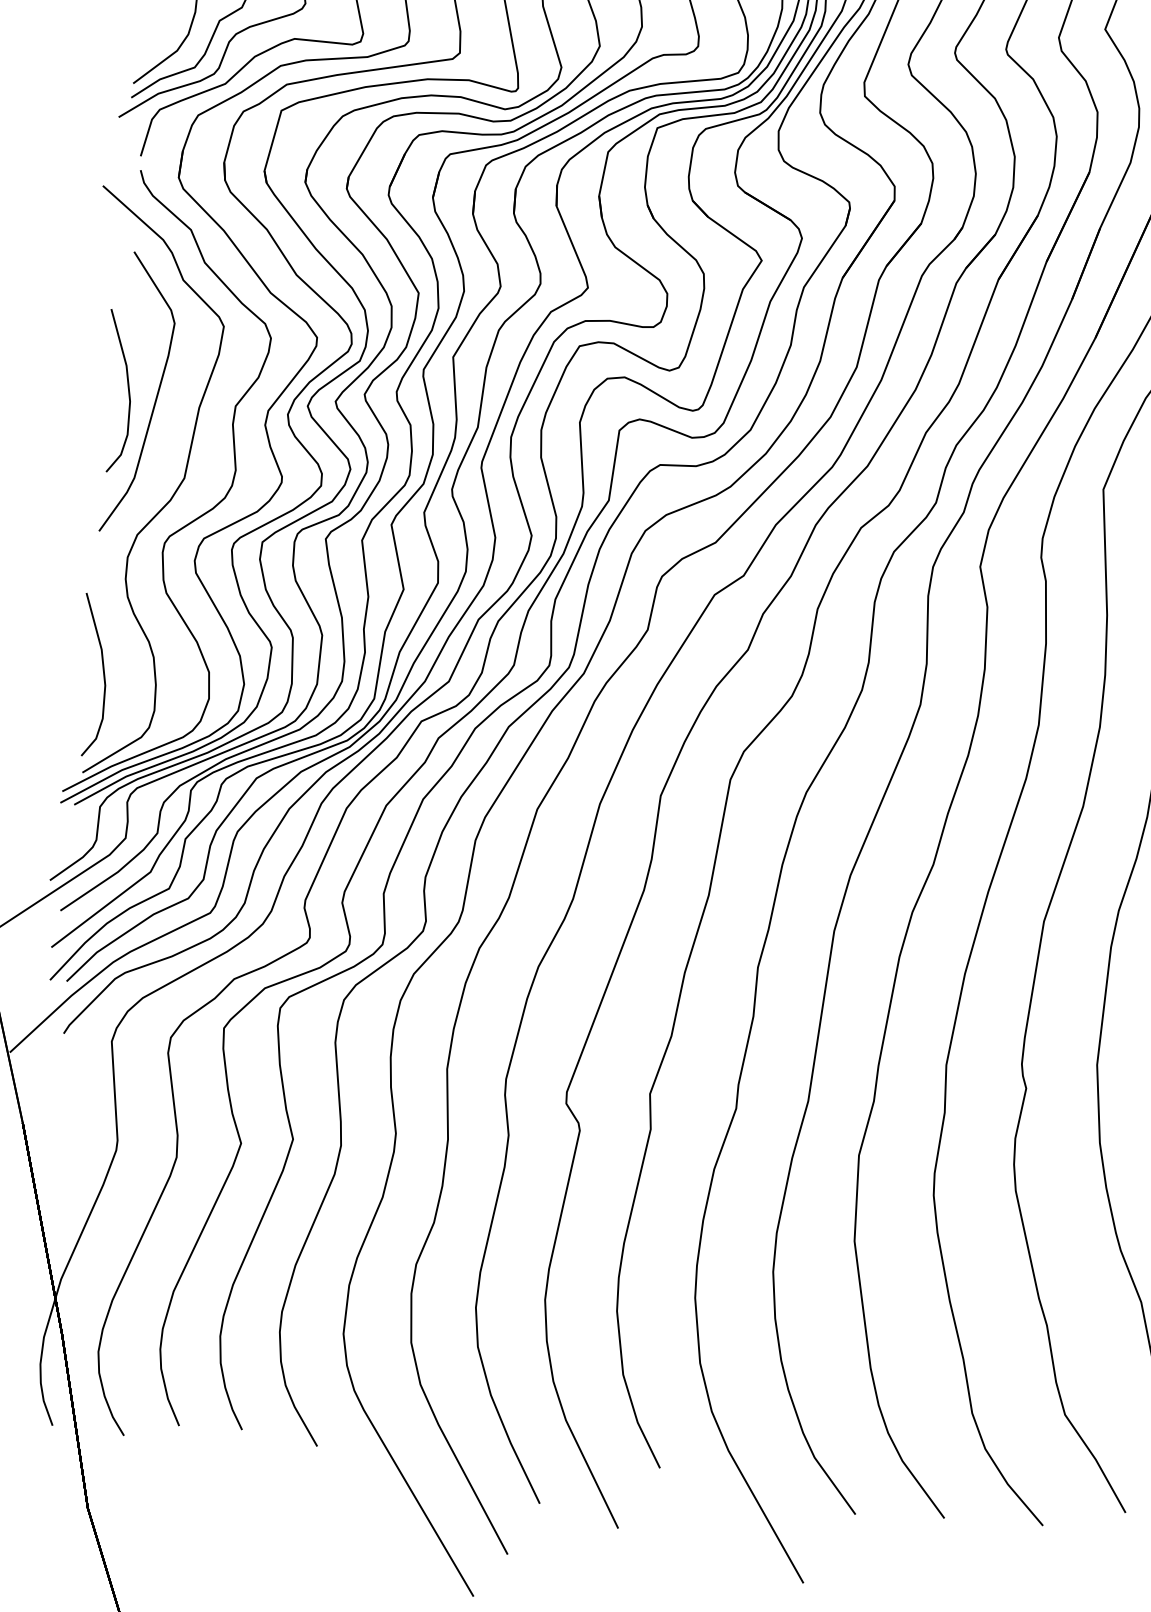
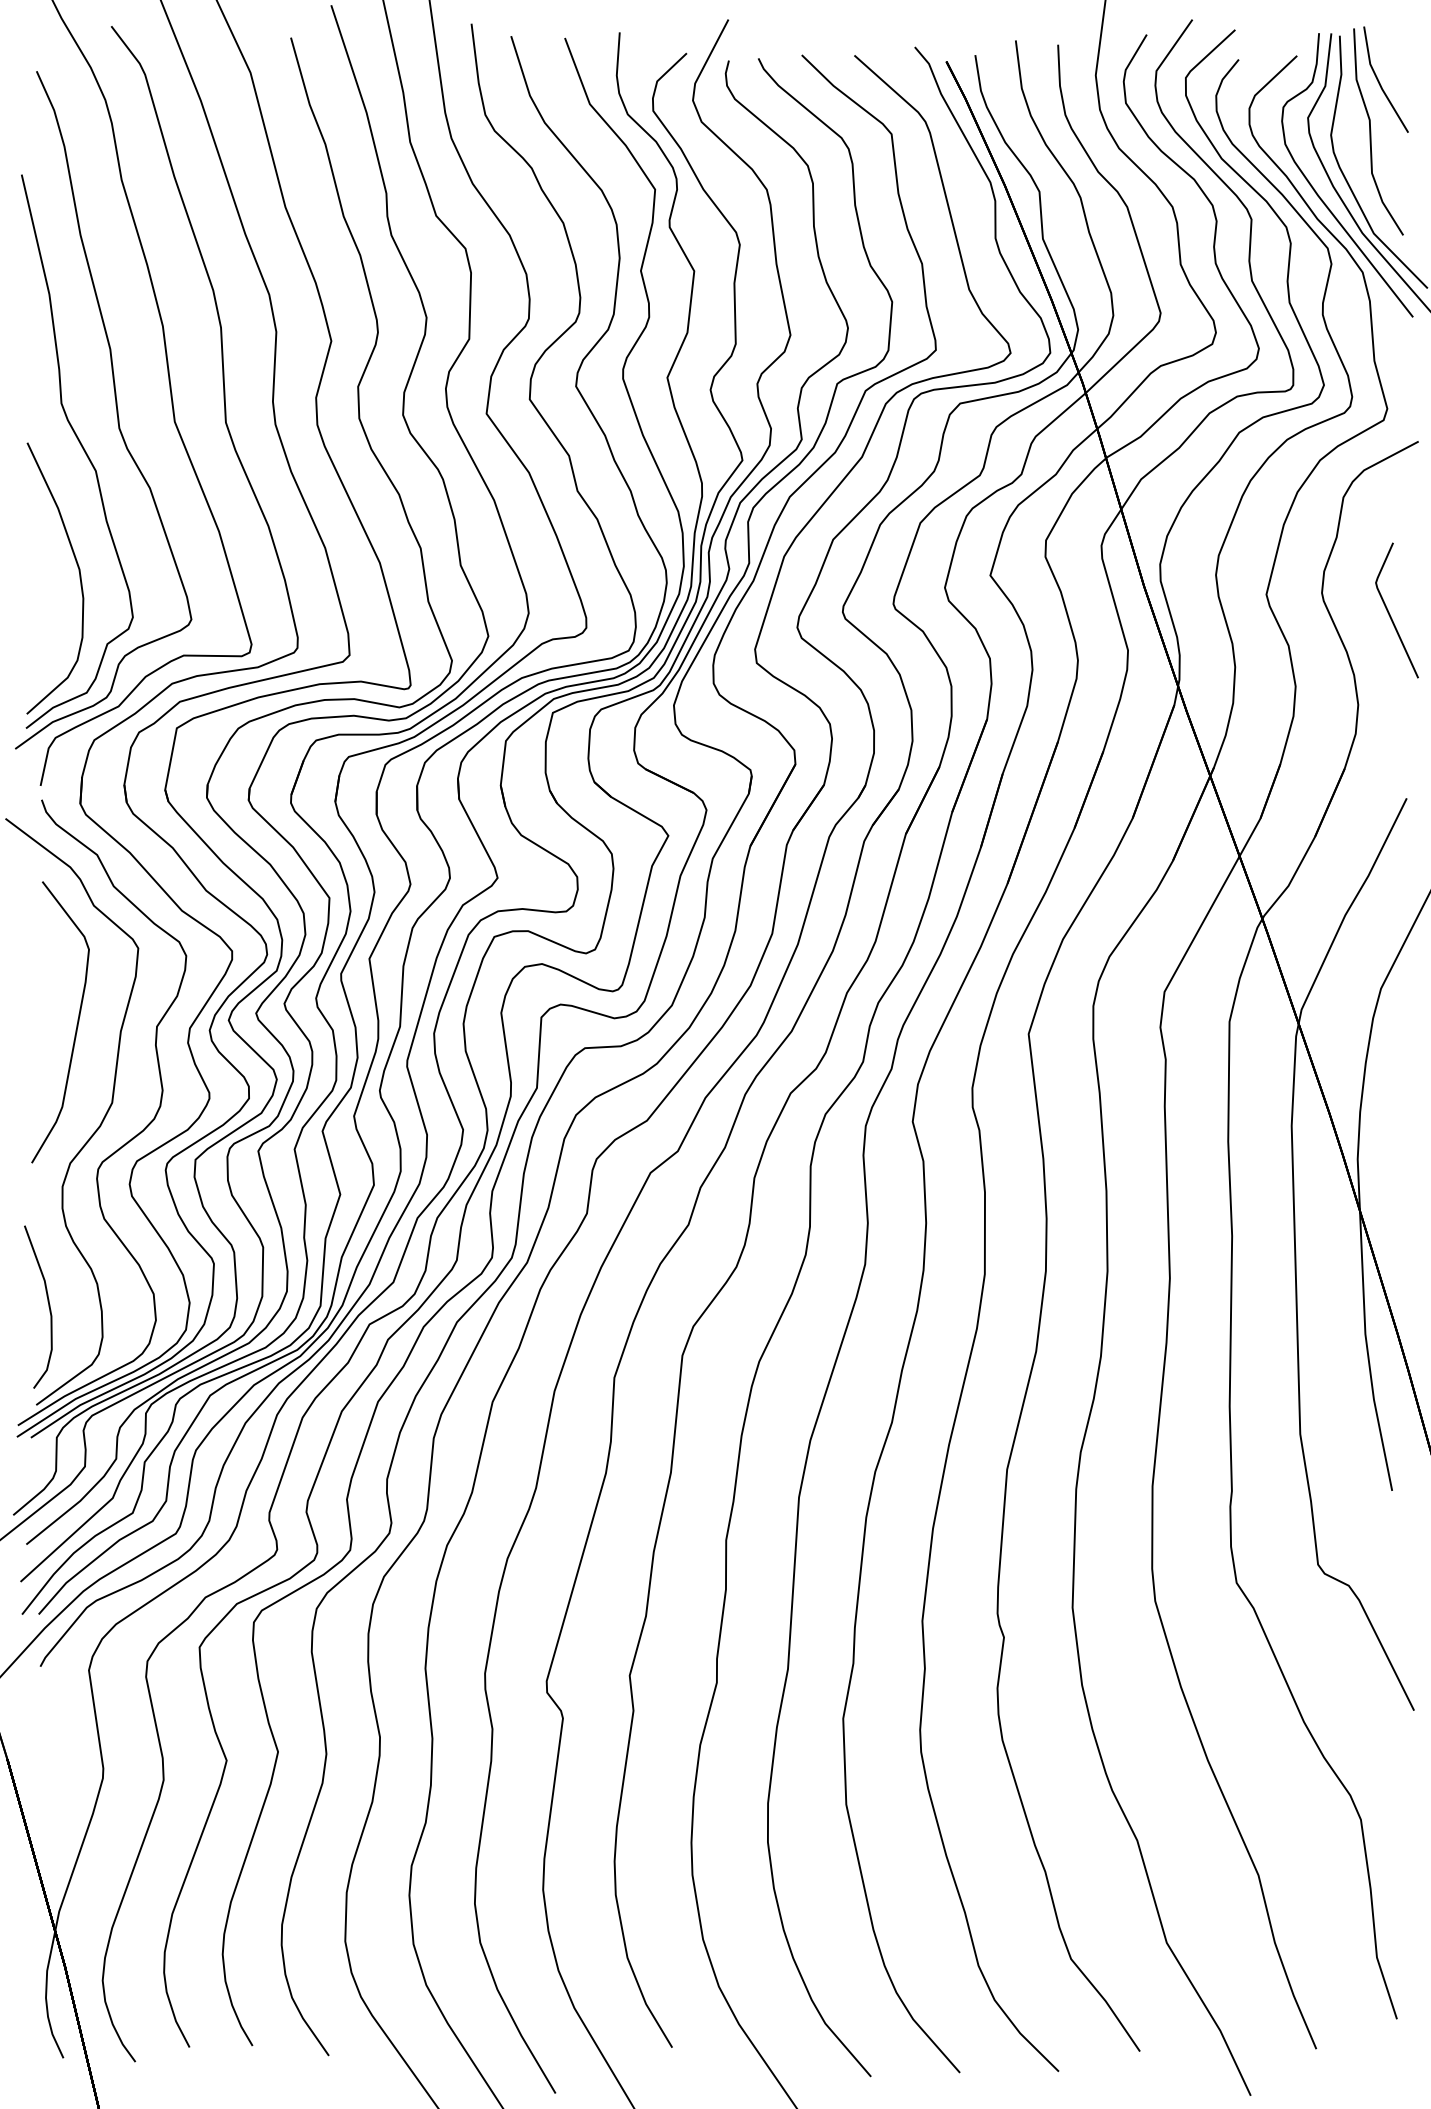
curve: (128, 391) -> (48, 1021), removed

